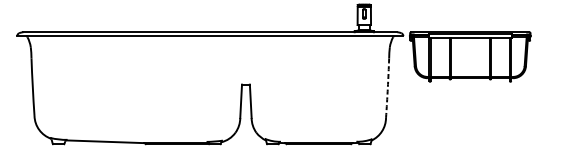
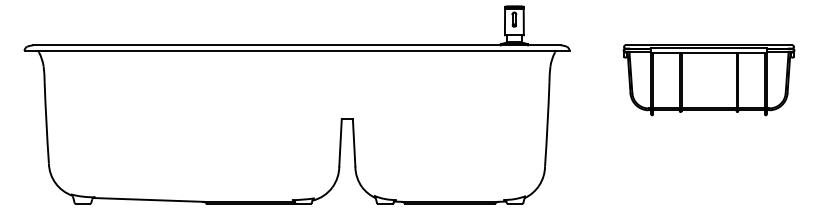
part: (469, 57) -> (708, 80), moved
arc: (387, 88) -> (547, 124), dashed -> solid

